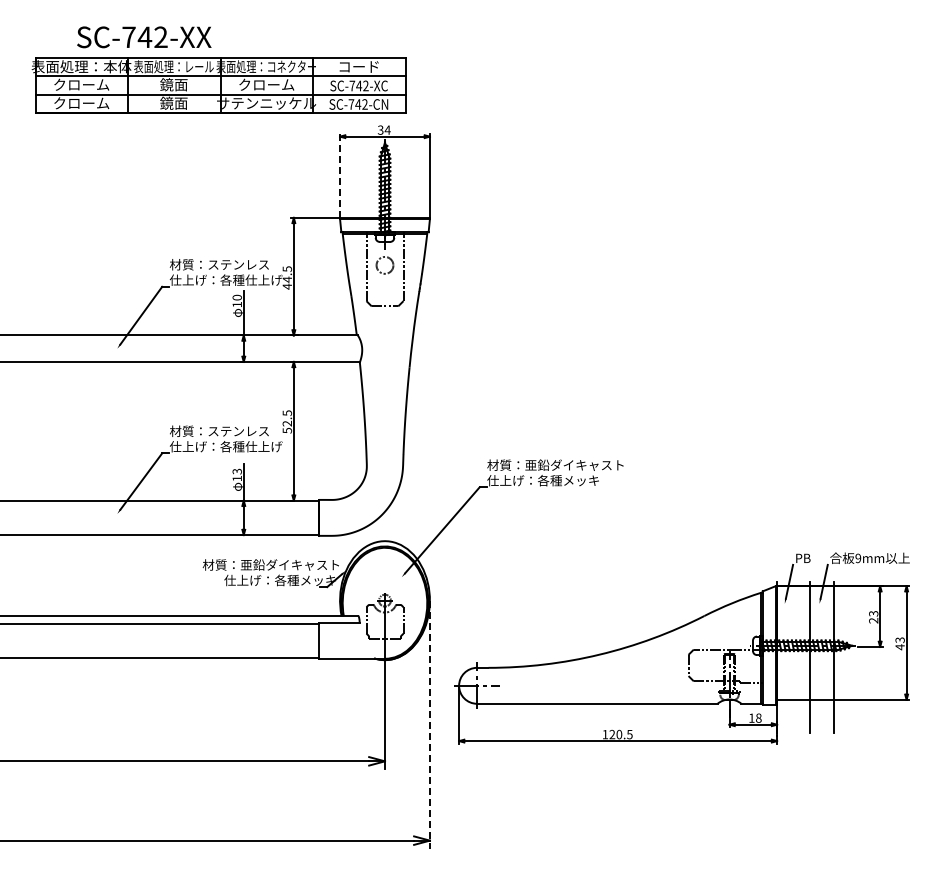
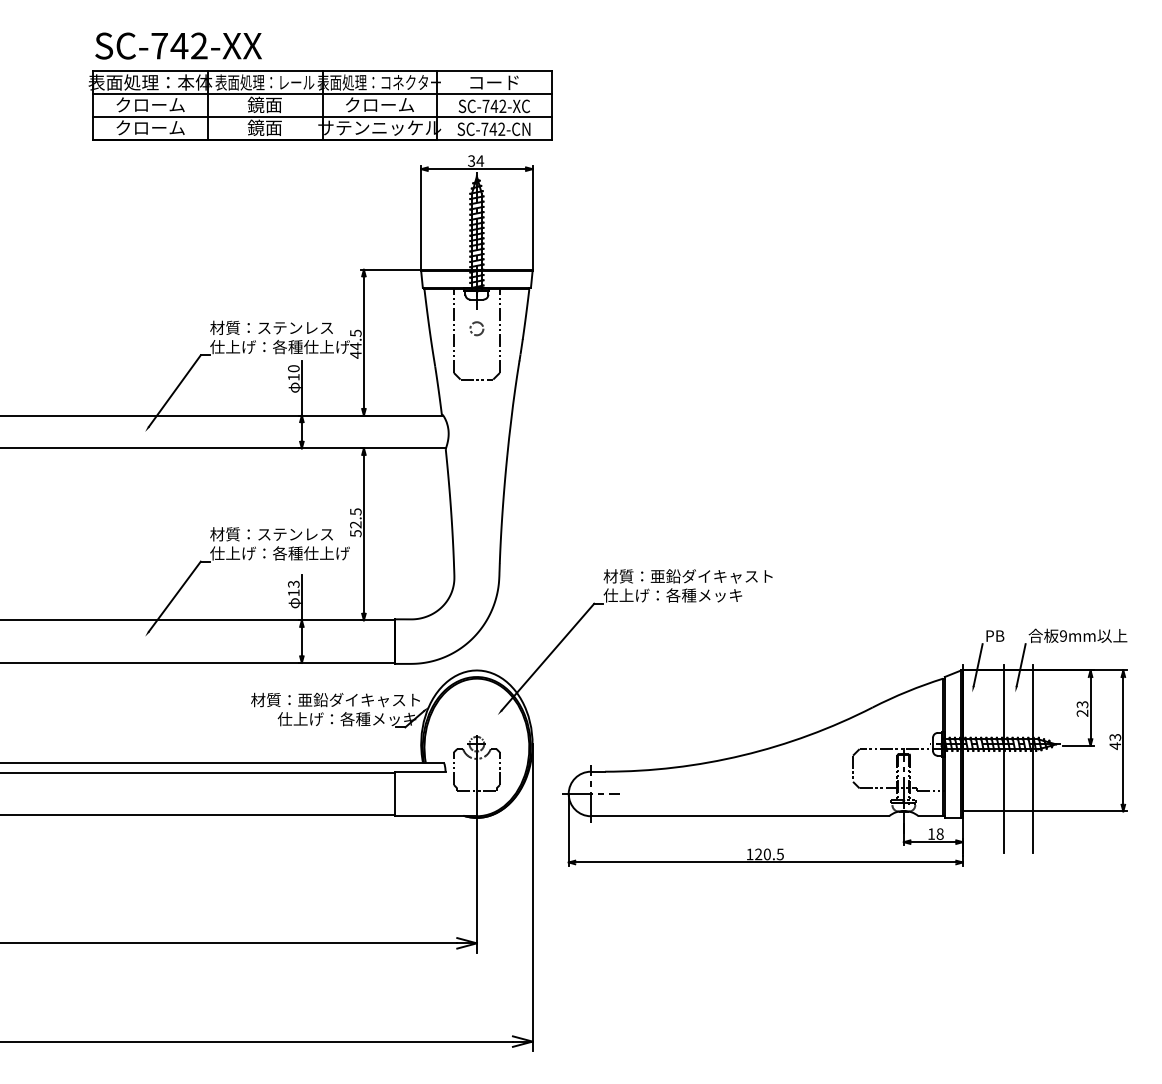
part: (218, 85) -> (320, 105), moved
line: (340, 175) -> (421, 217), dashed -> solid
circle: (384, 265) -> (476, 328), size x0.62
part: (681, 648) -> (844, 747), moved
line: (429, 724) -> (532, 897), dashed -> solid

